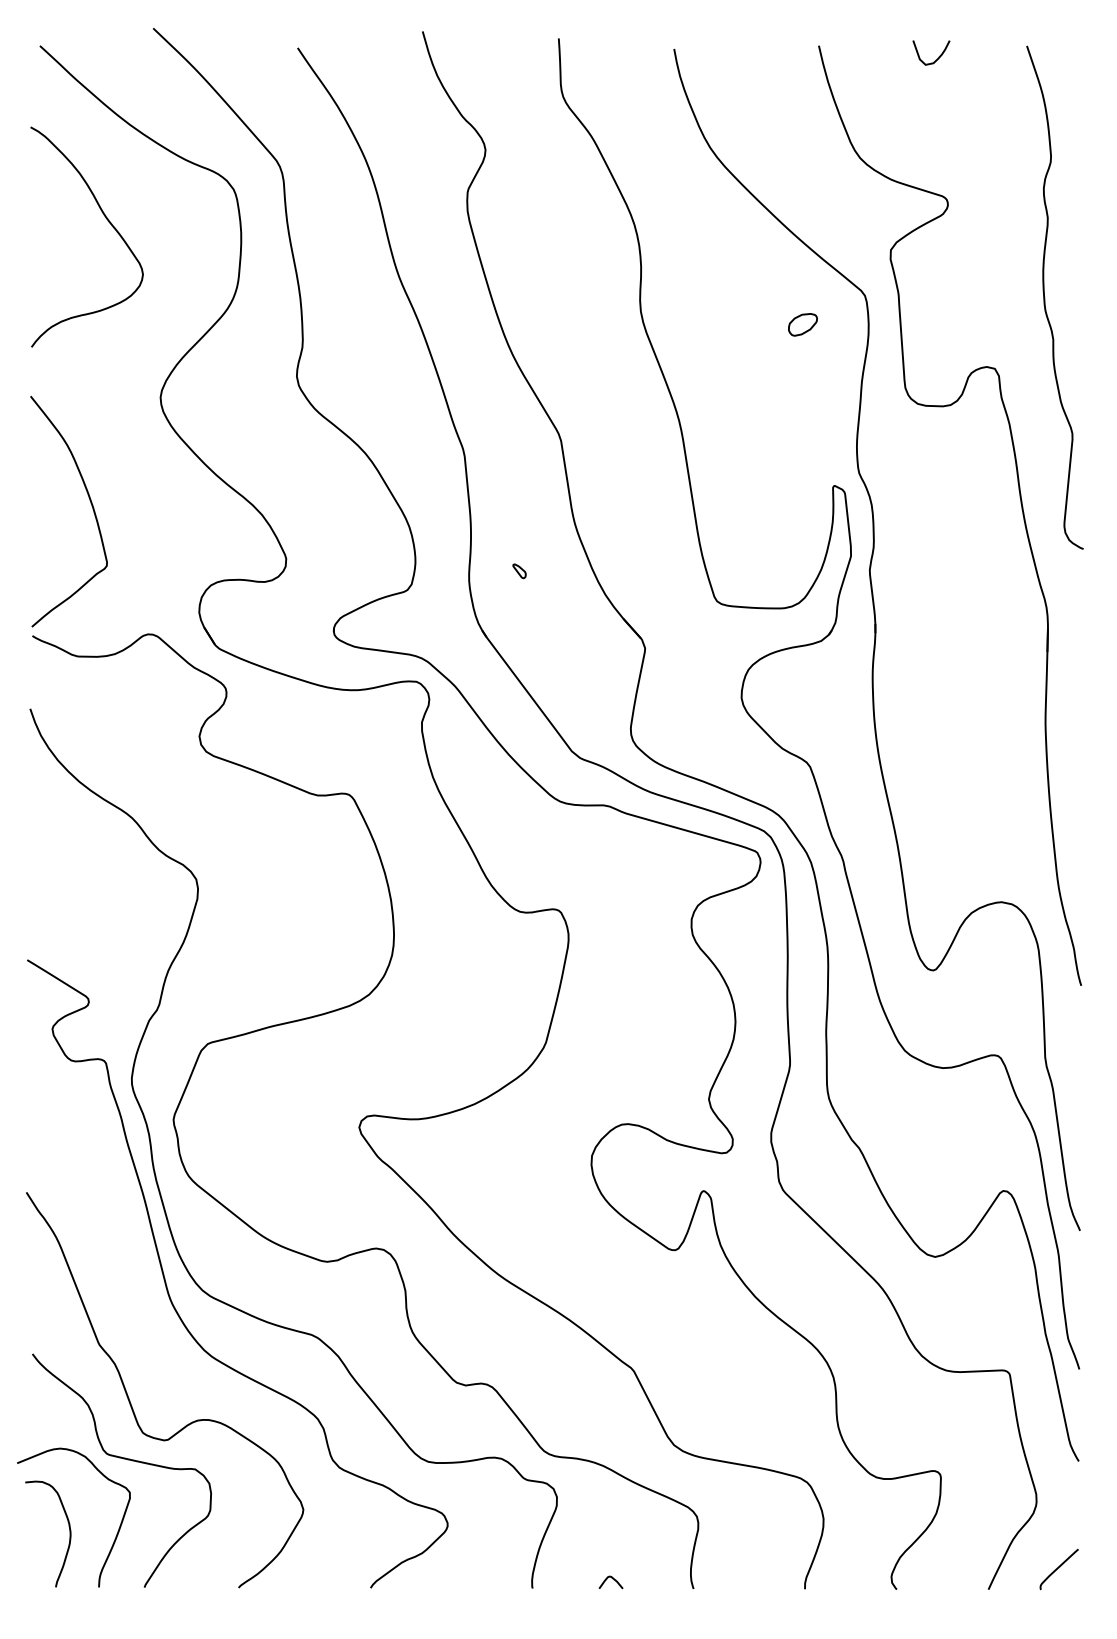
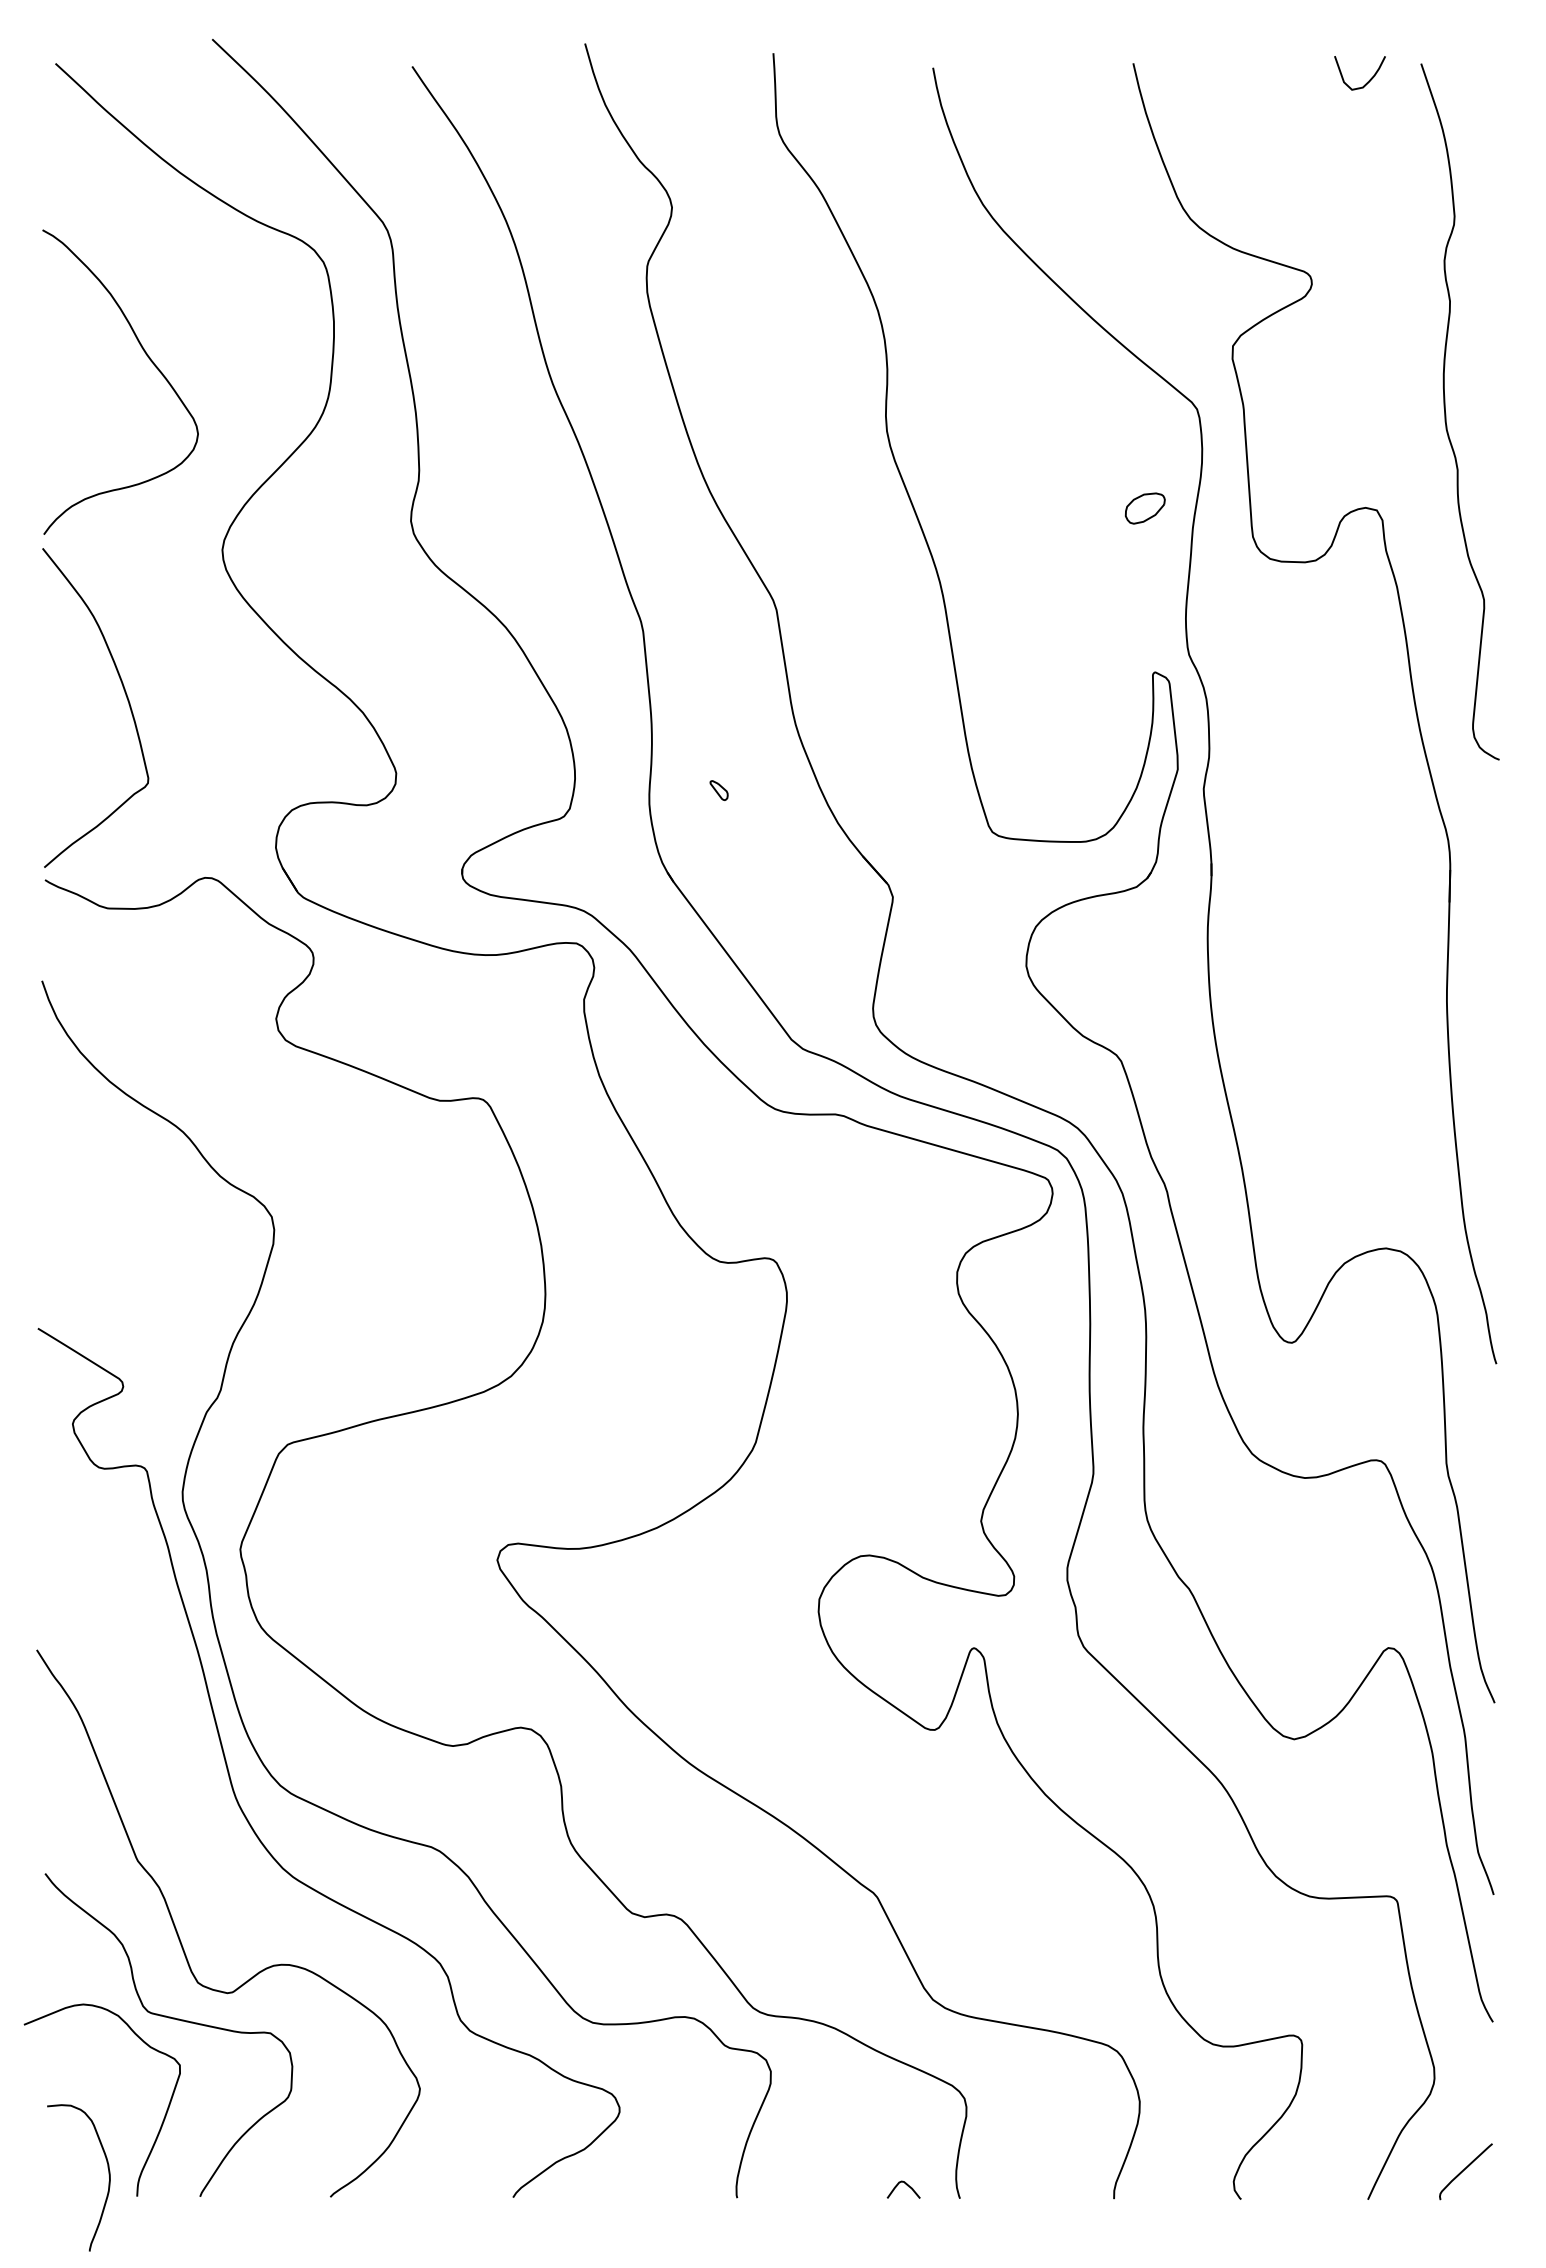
curve: (936, 58) -> (1367, 81), moved
curve: (108, 222) -> (150, 361), moved
part: (802, 324) -> (1144, 508), moved
curve: (69, 1531) -> (108, 2174), moved
curve: (613, 1579) -> (906, 2185), moved

